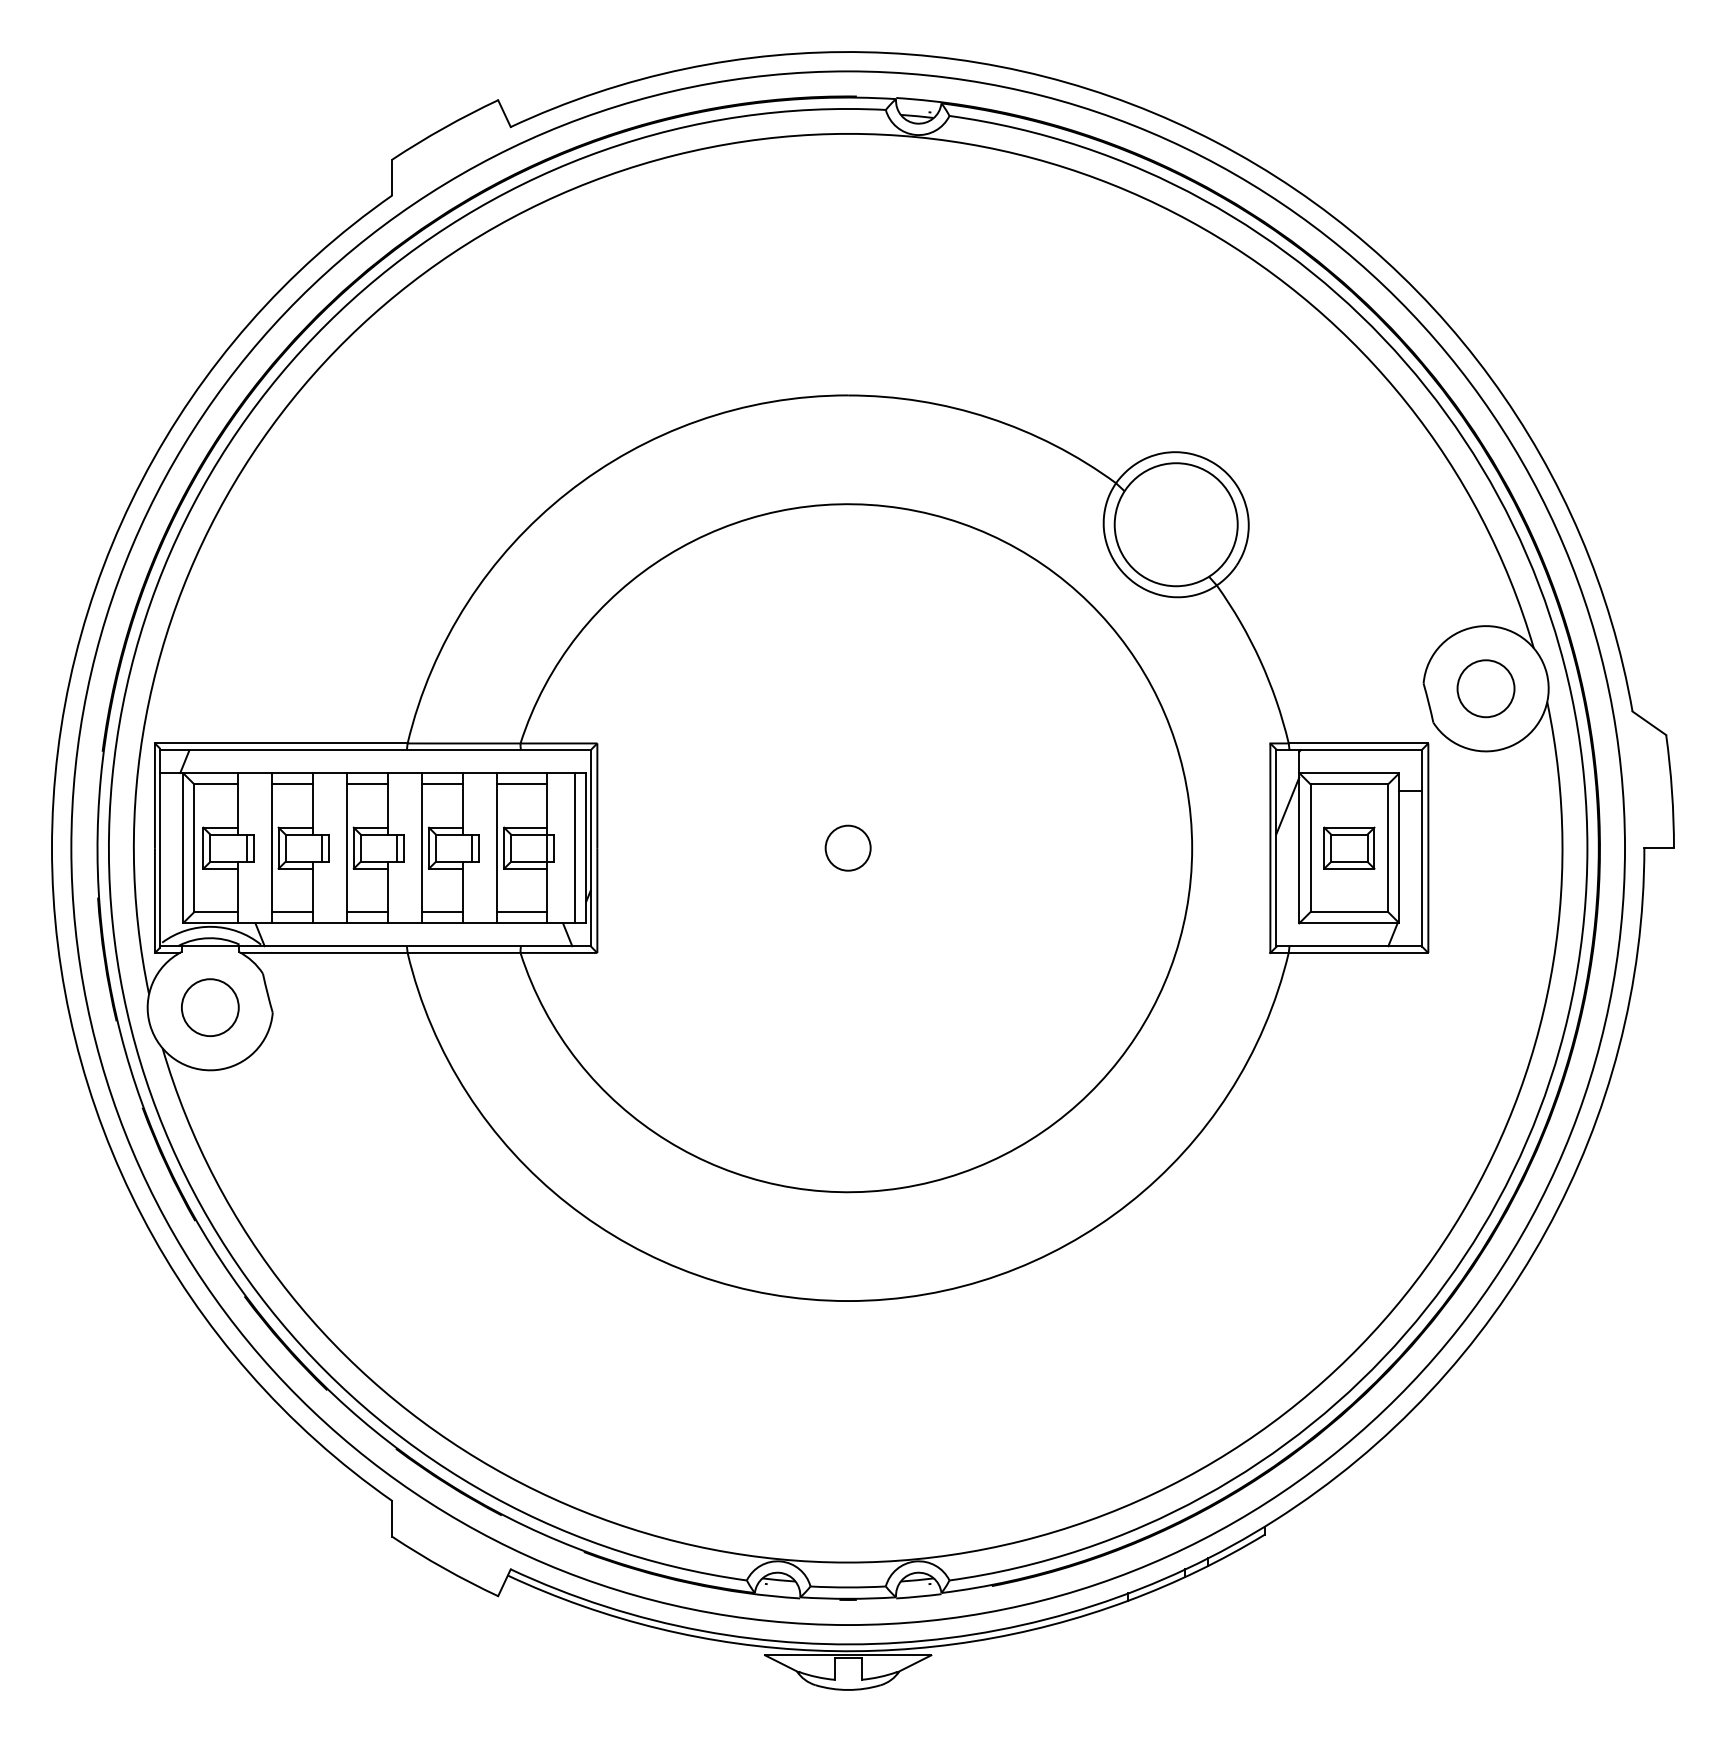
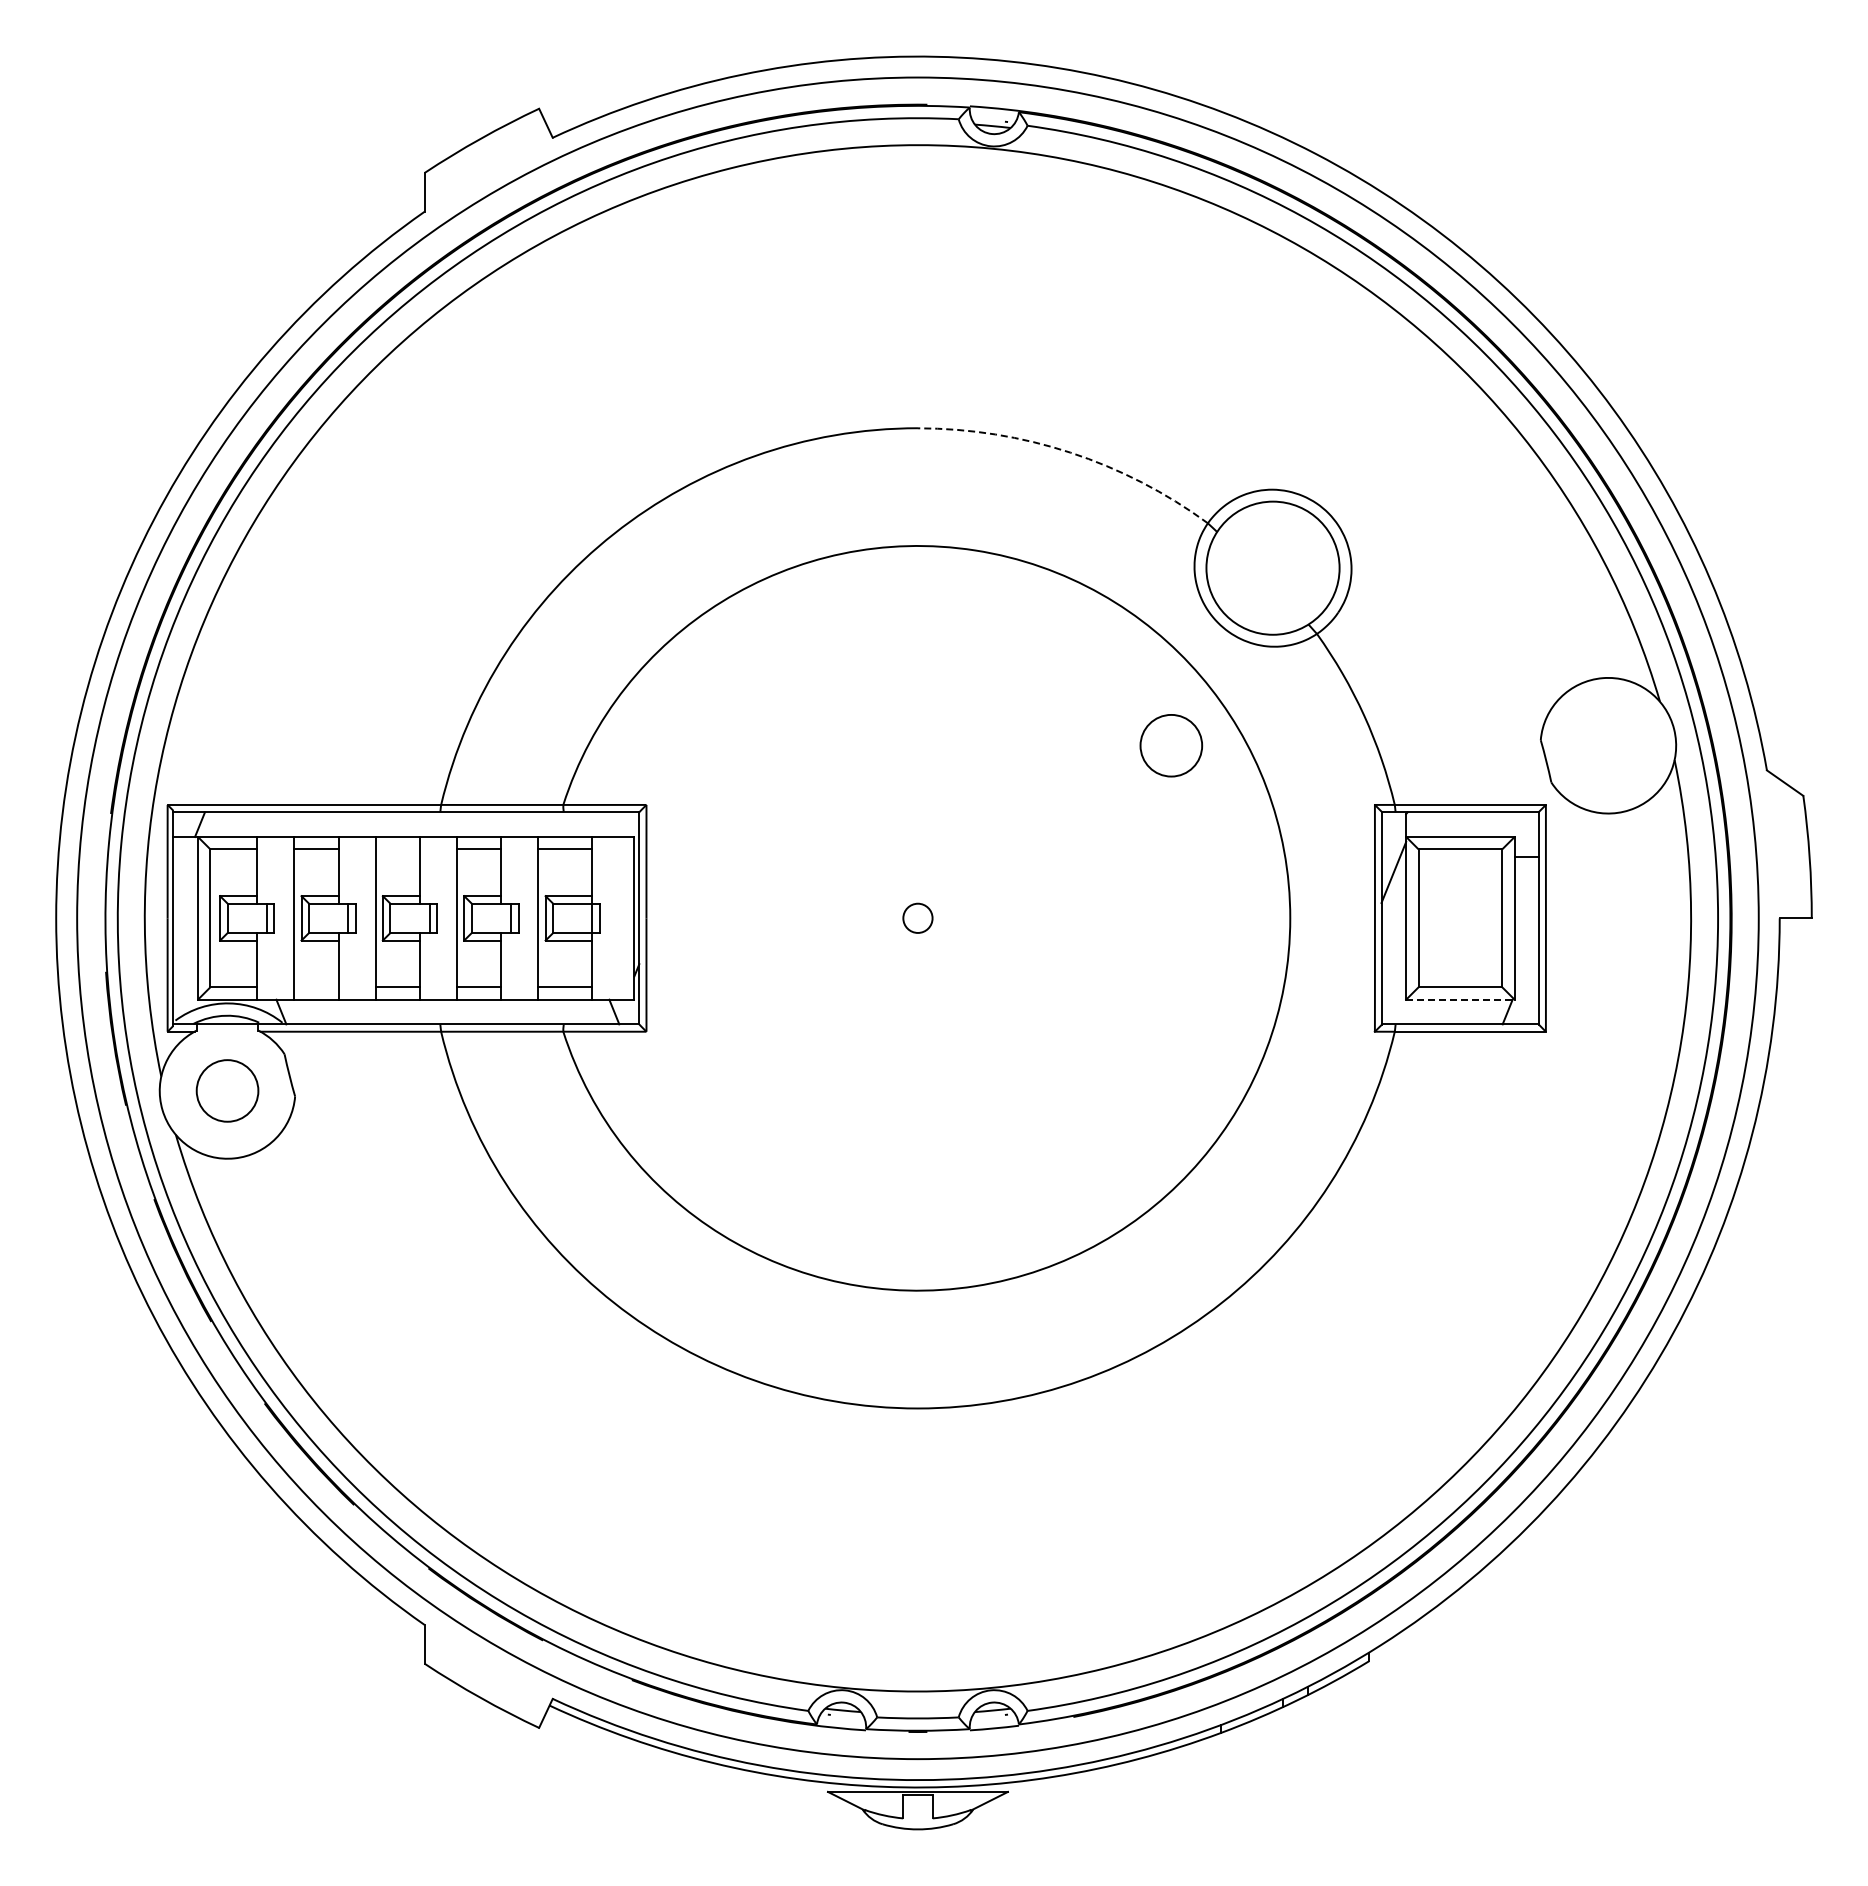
arc: (989, 417) -> (1070, 452), solid -> dashed
circle: (1486, 688) -> (1171, 745), moved
line: (367, 784) -> (397, 849), removed
line: (575, 847) -> (622, 917), removed
circle: (847, 847) -> (917, 917), size x0.6
part: (1349, 848) -> (1460, 918), removed
line: (292, 912) -> (316, 987), removed
line: (1349, 923) -> (1460, 999), solid -> dashed

